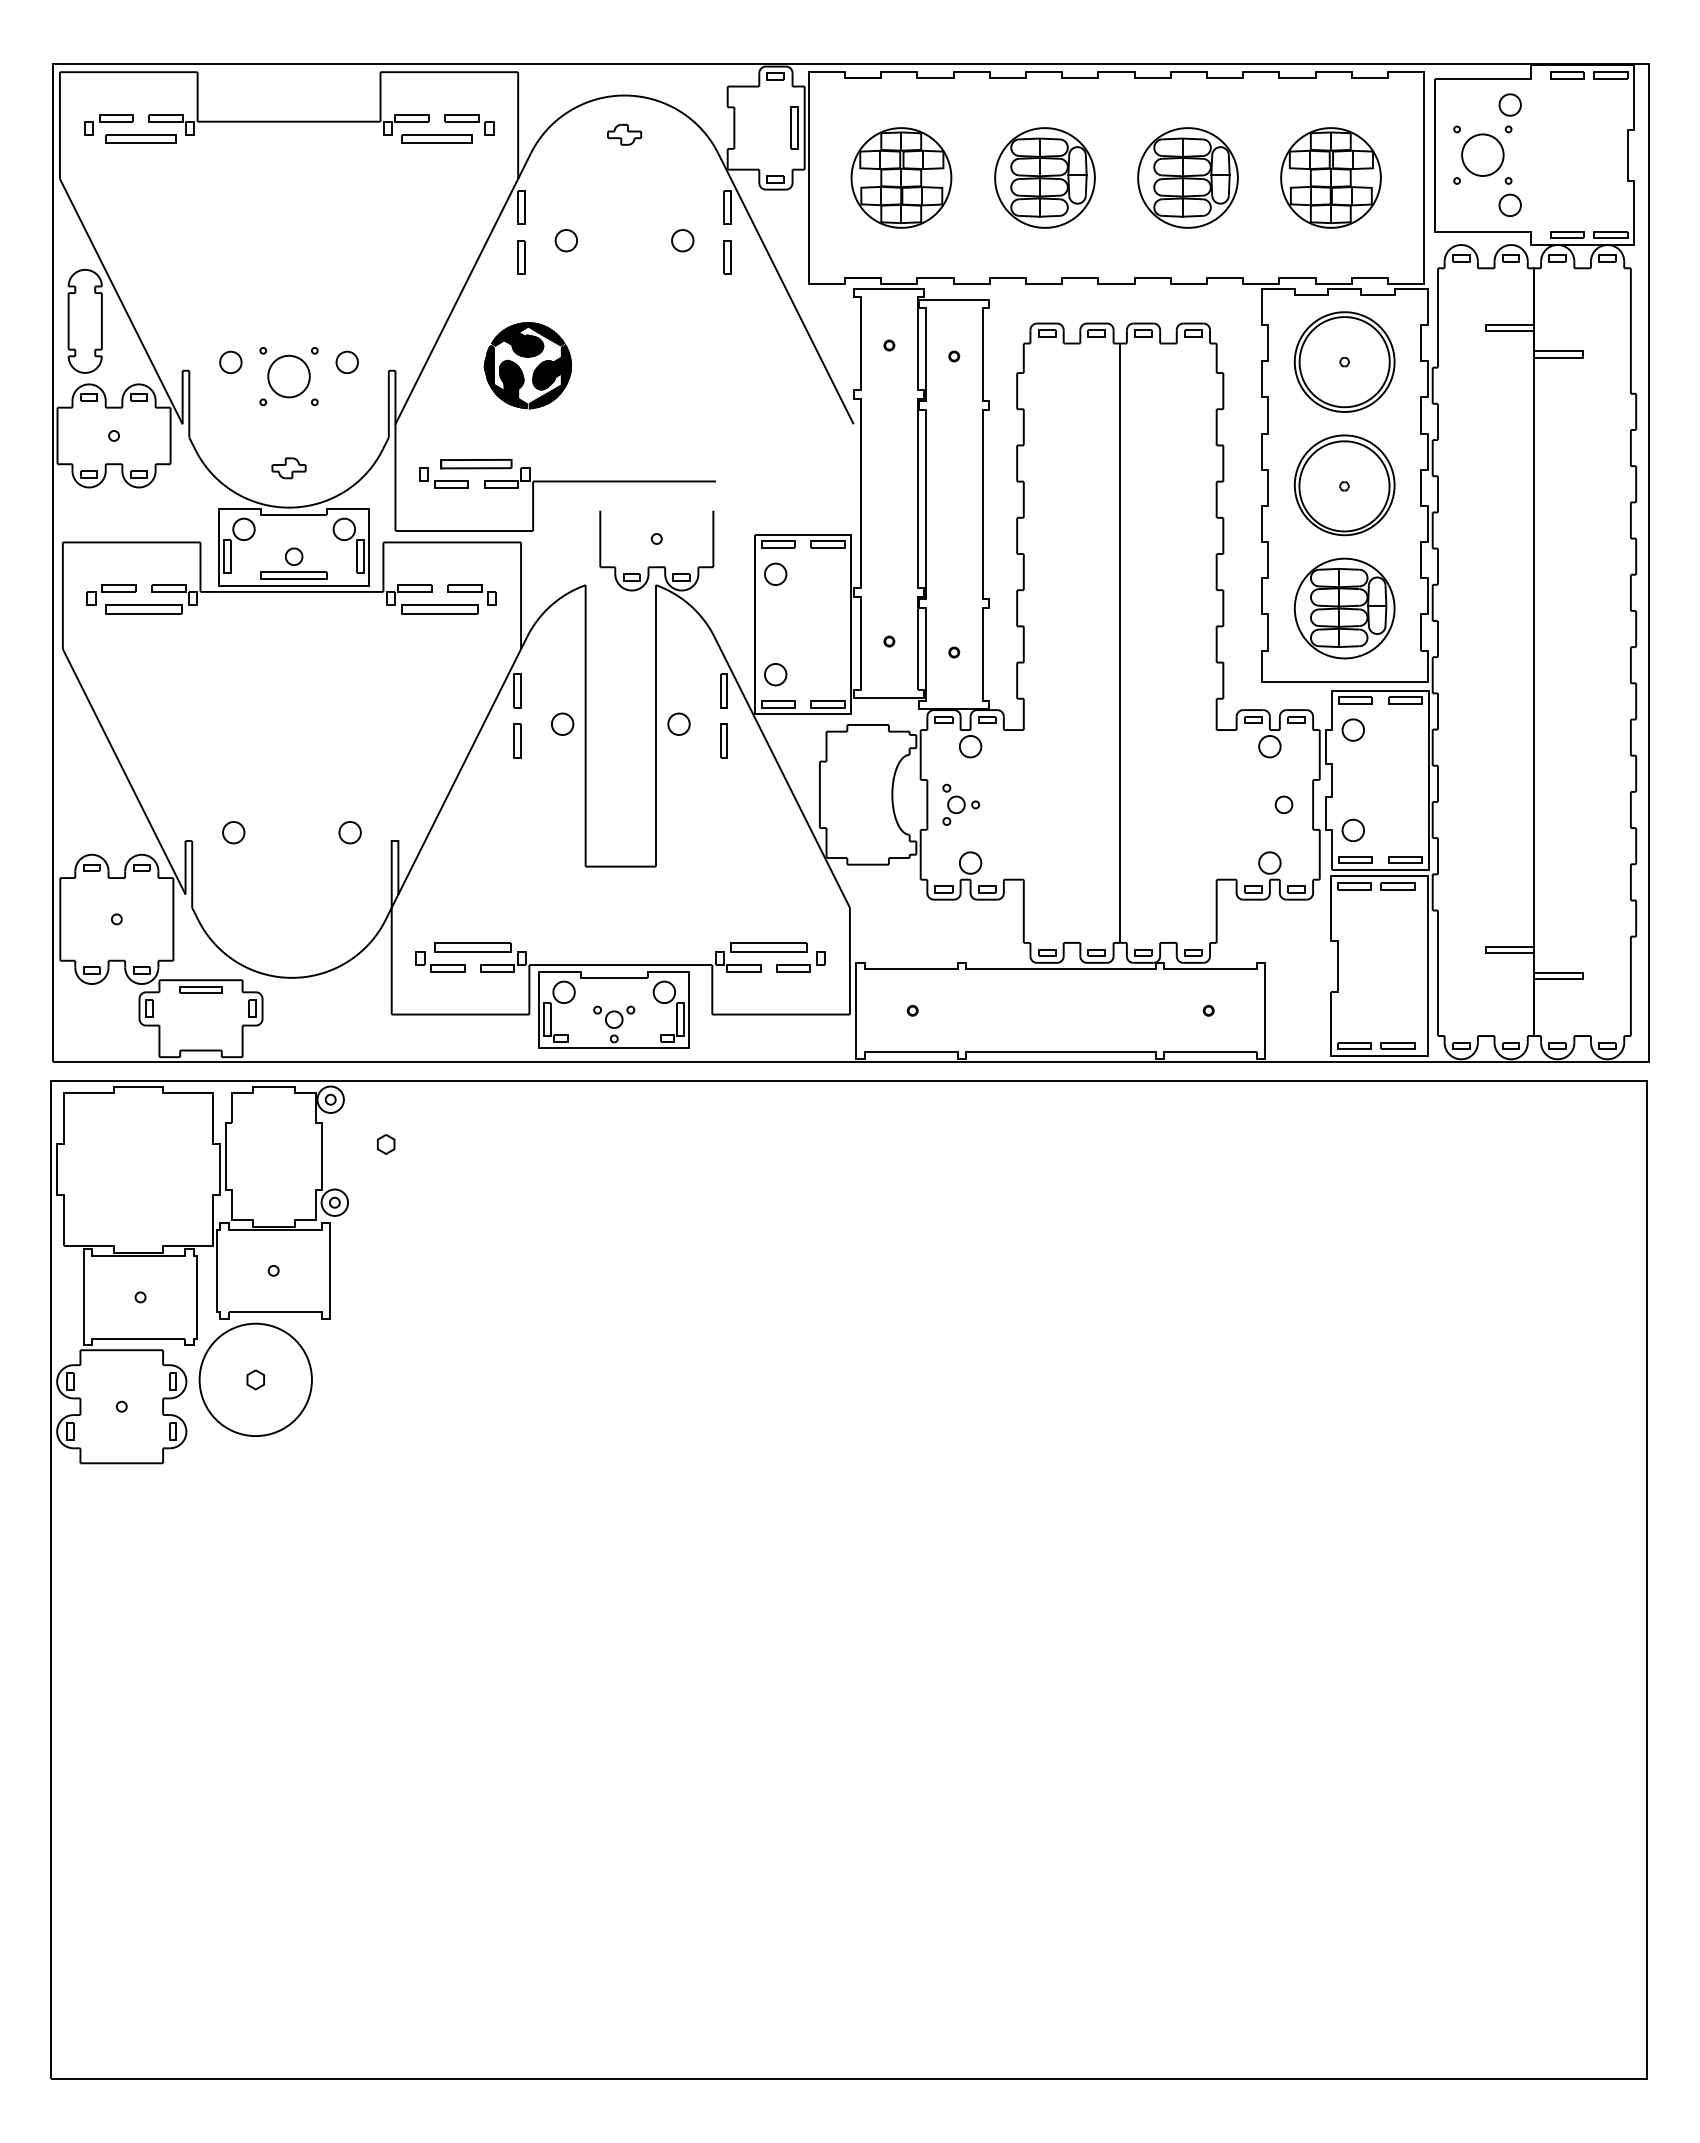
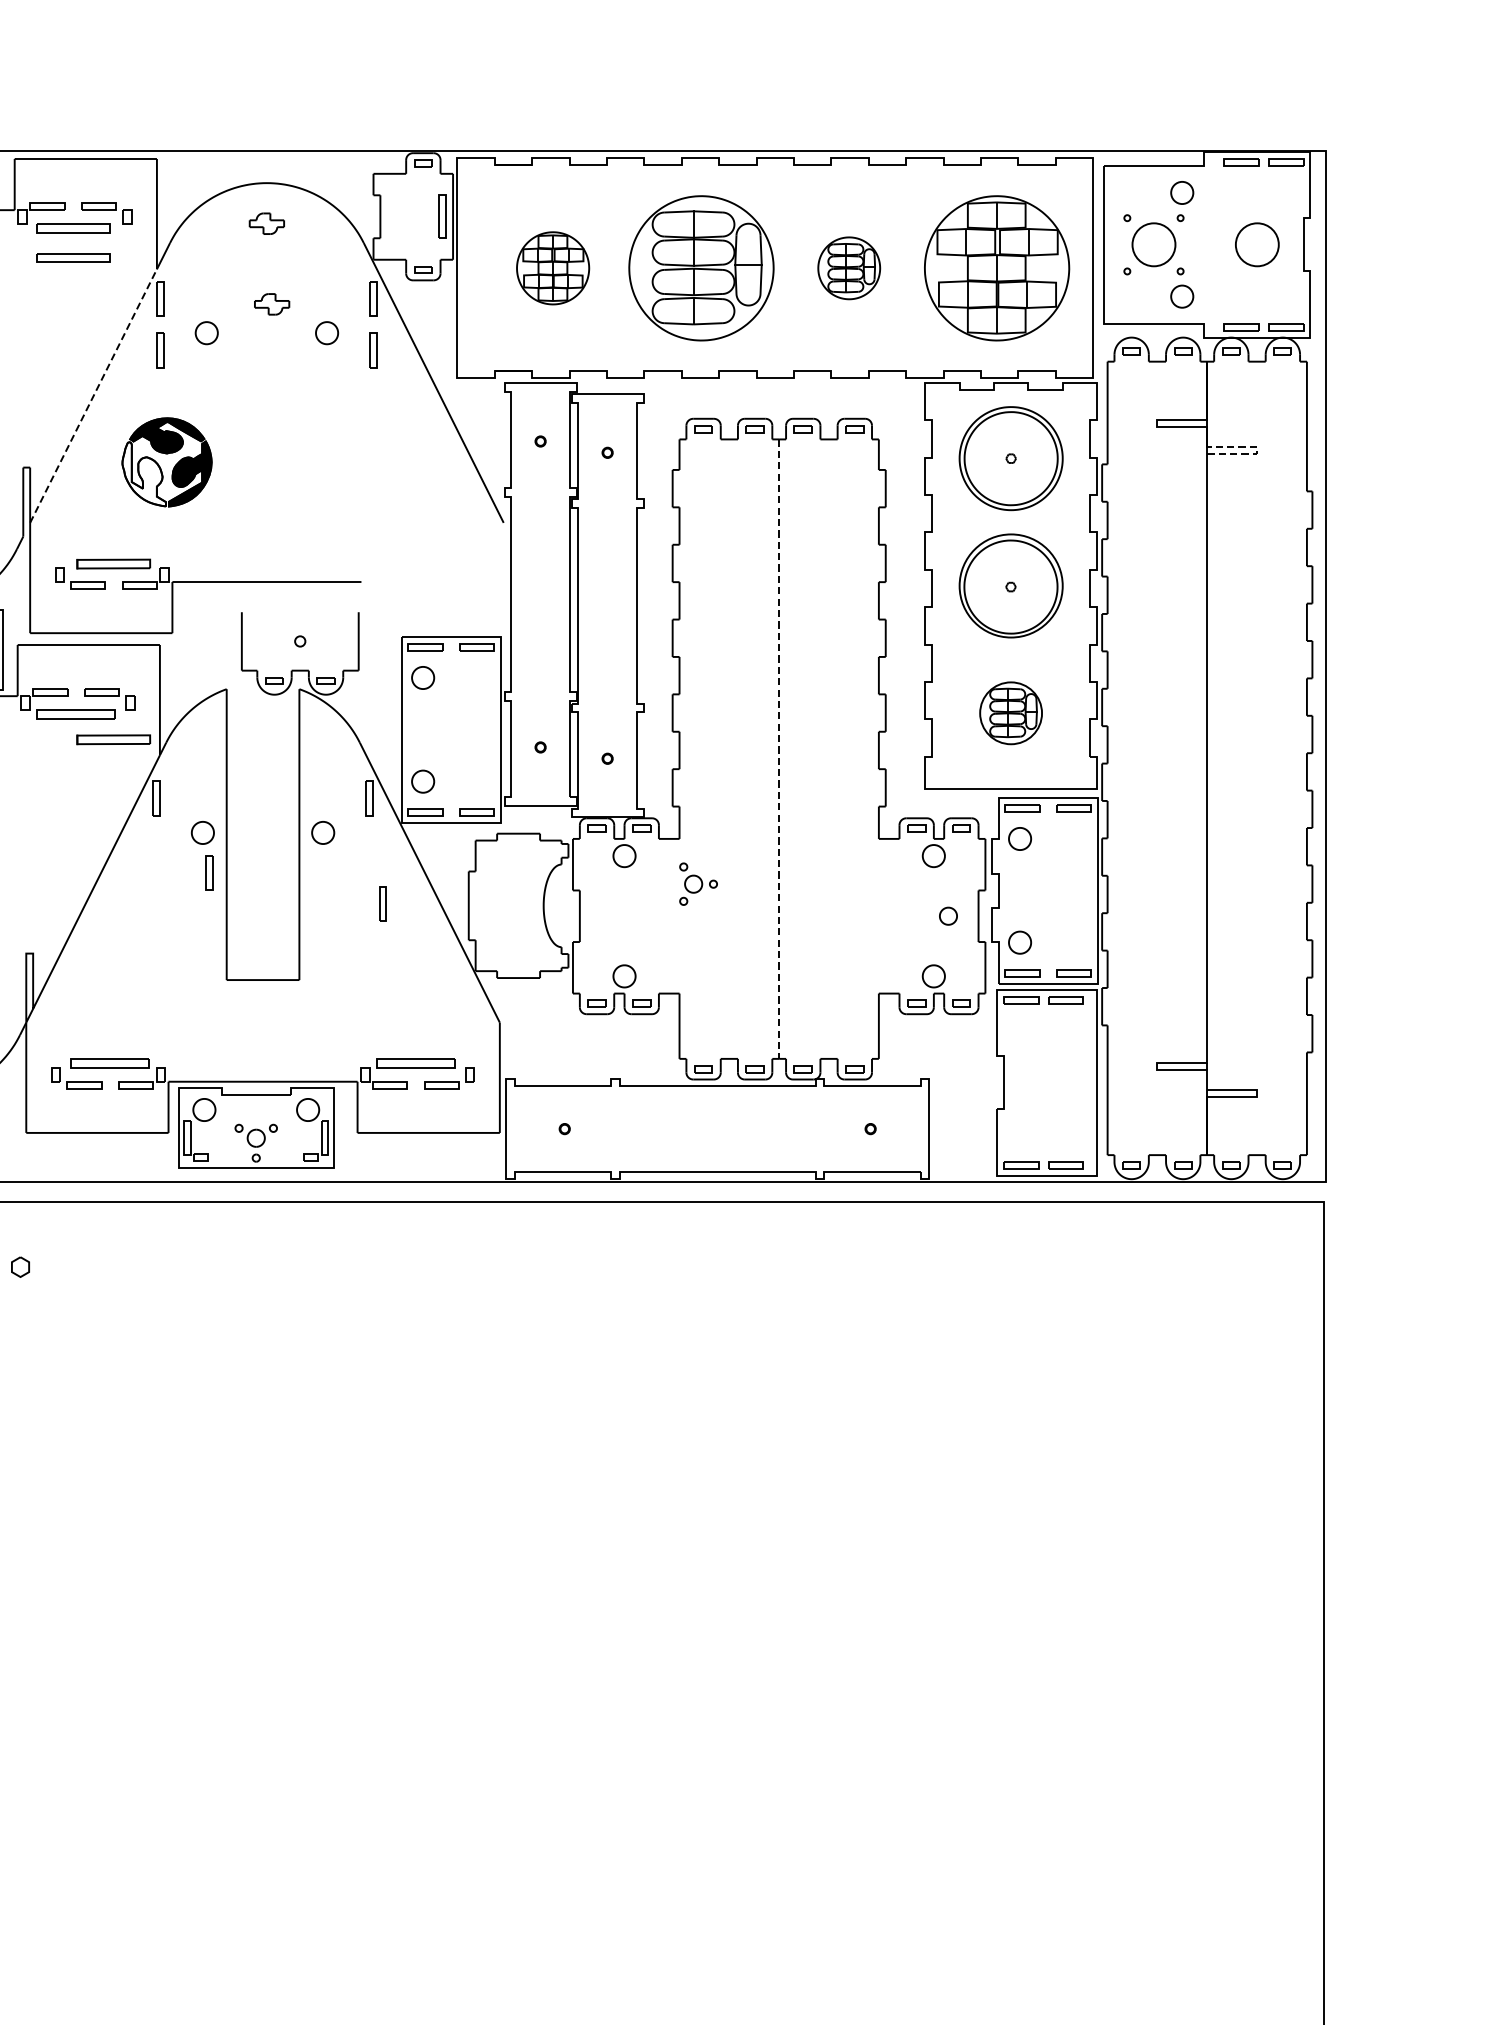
circle: (1582, 154) -> (1256, 244), added
part: (436, 167) -> (72, 257), added
part: (901, 177) -> (553, 267), size x0.7
part: (1044, 177) -> (700, 267), size x1.4
part: (1187, 177) -> (848, 267), size x0.6
part: (1330, 177) -> (996, 267), size x1.4
part: (629, 212) -> (272, 304), added
line: (457, 301) -> (94, 395), solid -> dashed
line: (1582, 353) -> (1256, 449), solid -> dashed
fill: (505, 377) -> (143, 474), removed
part: (1344, 608) -> (1010, 713), size x0.6
part: (476, 634) -> (113, 740), added
line: (1120, 644) -> (779, 750), solid -> dashed
part: (517, 740) -> (208, 872), moved
part: (723, 740) -> (382, 903), moved
part: (960, 804) -> (697, 883), moved

